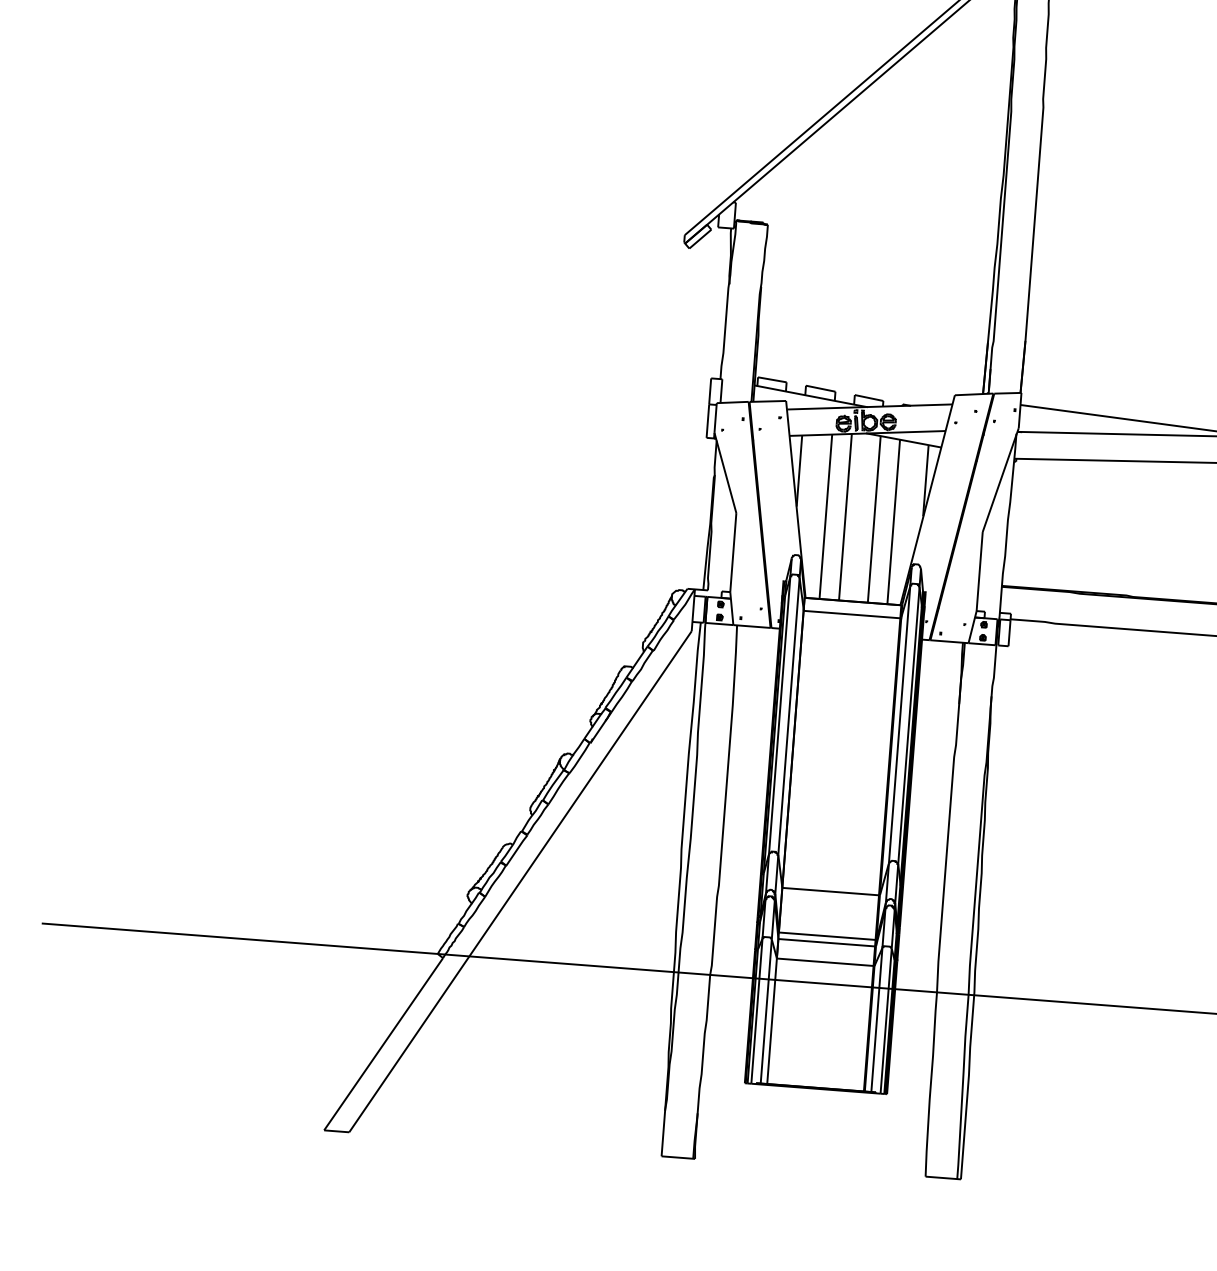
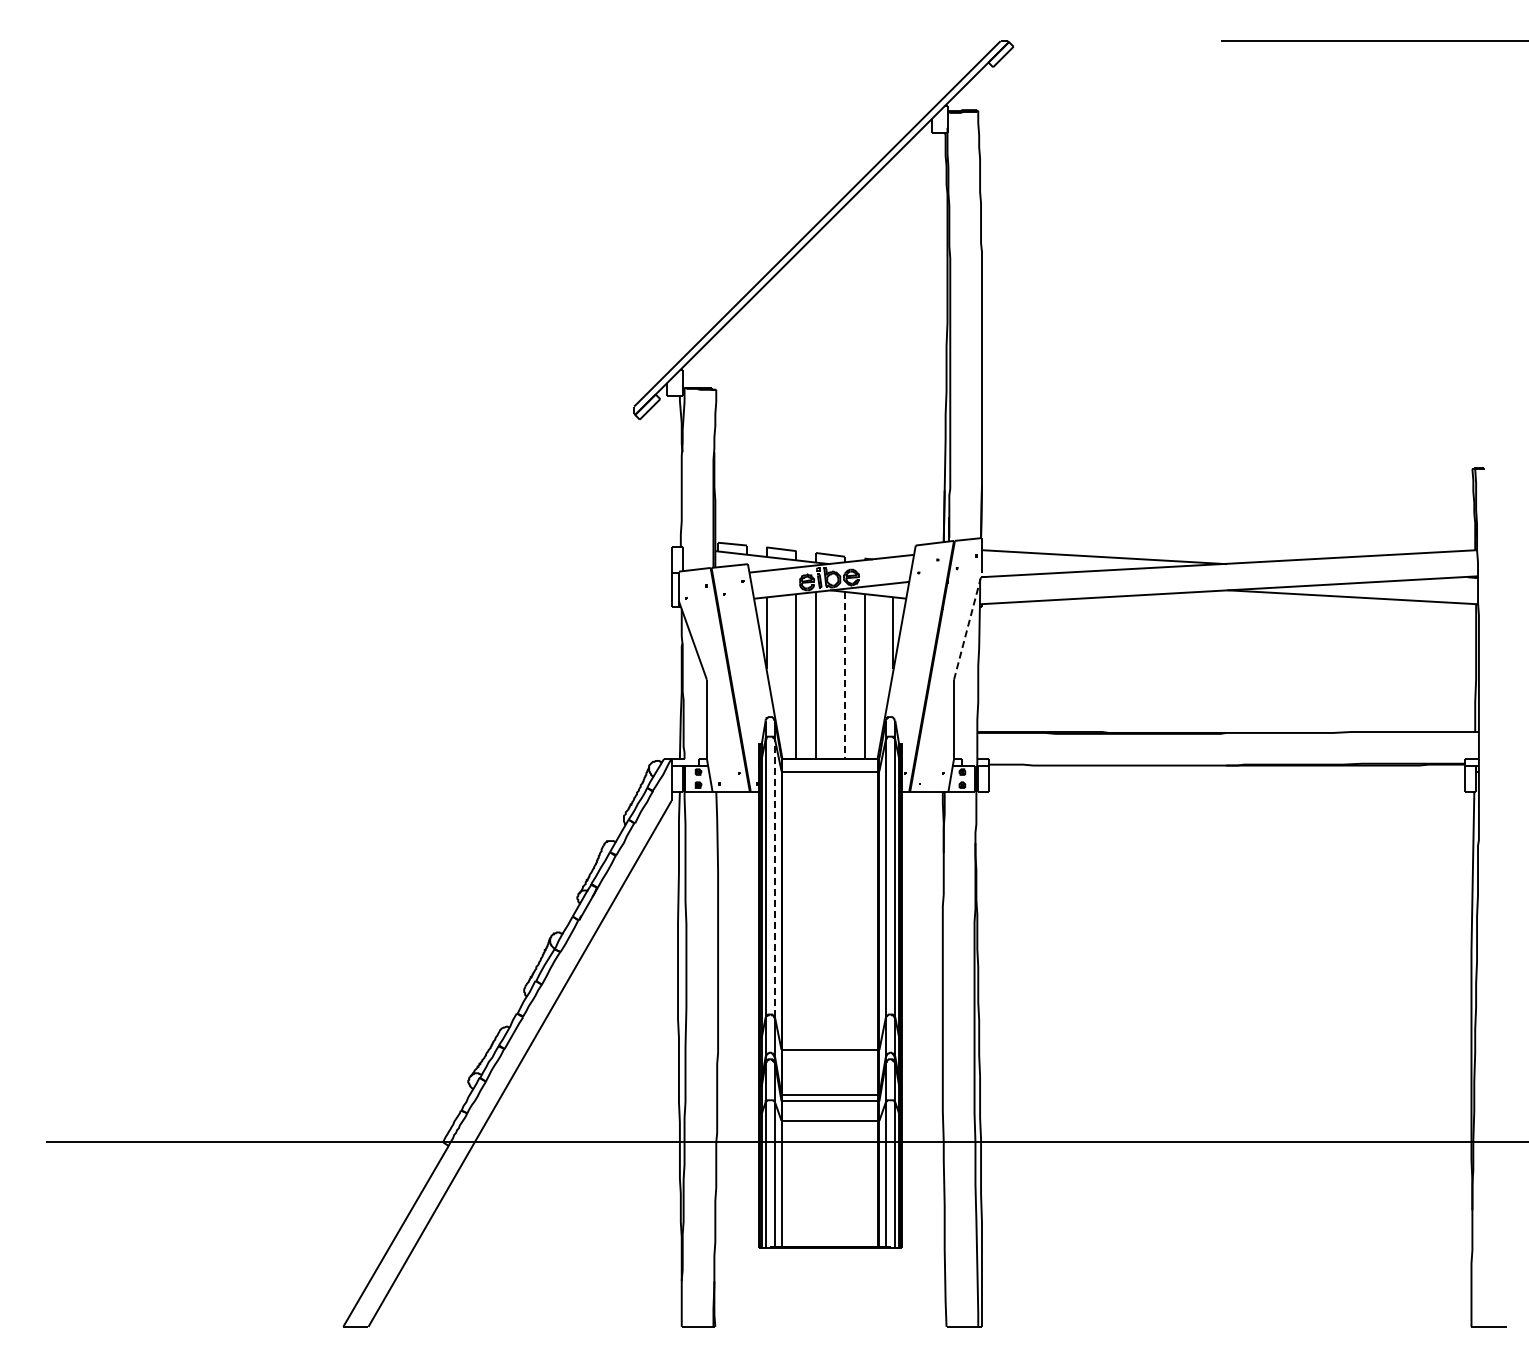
line: (1001, 480) -> (968, 626), solid -> dashed
line: (873, 520) -> (844, 676), solid -> dashed
line: (788, 716) -> (774, 878), solid -> dashed

